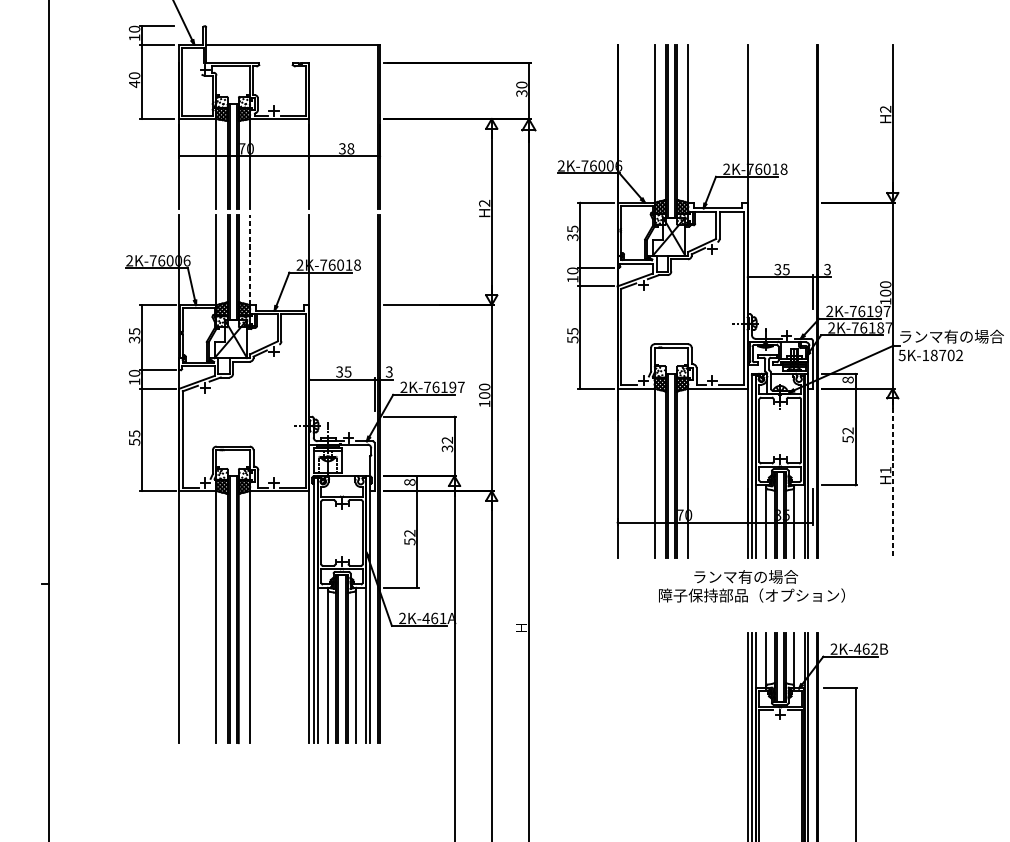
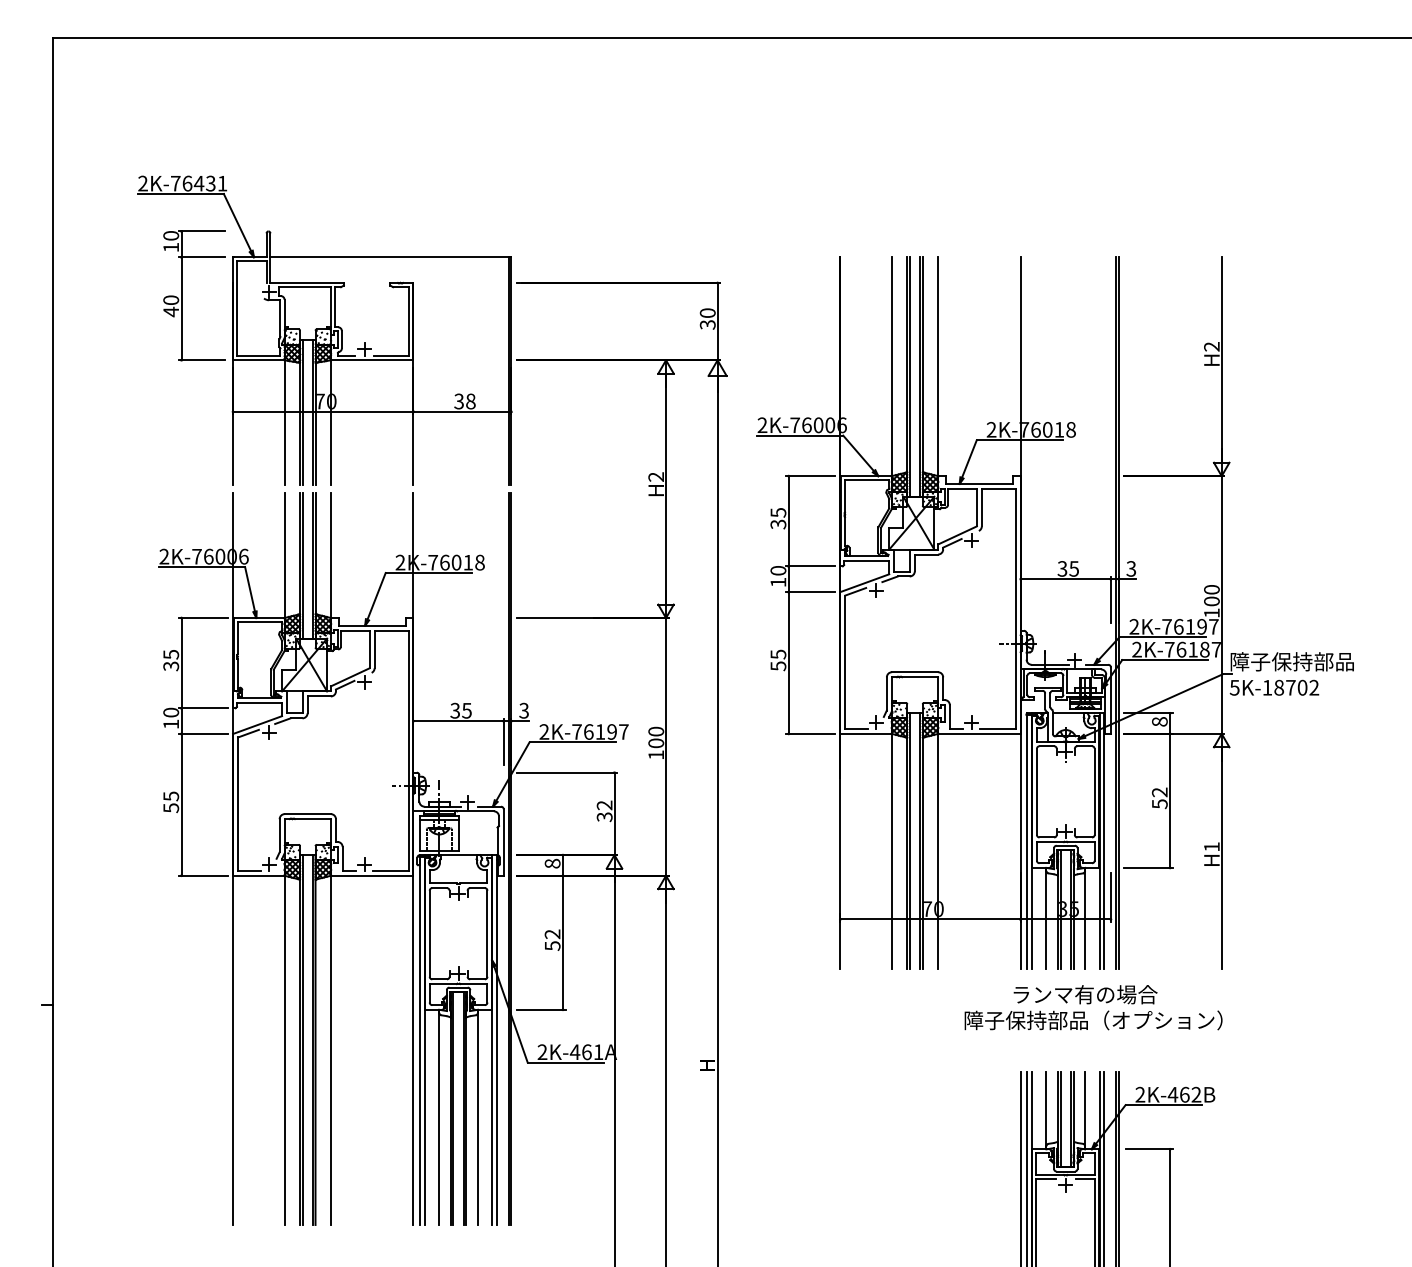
line: (250, 259) -> (331, 555), dashed -> solid
text: (951, 336) -> (1302, 661), ランマ有の場合 -> 障子保持部品
line: (892, 479) -> (1221, 859), dashed -> solid
text: (751, 586) -> (1093, 1007), moved

